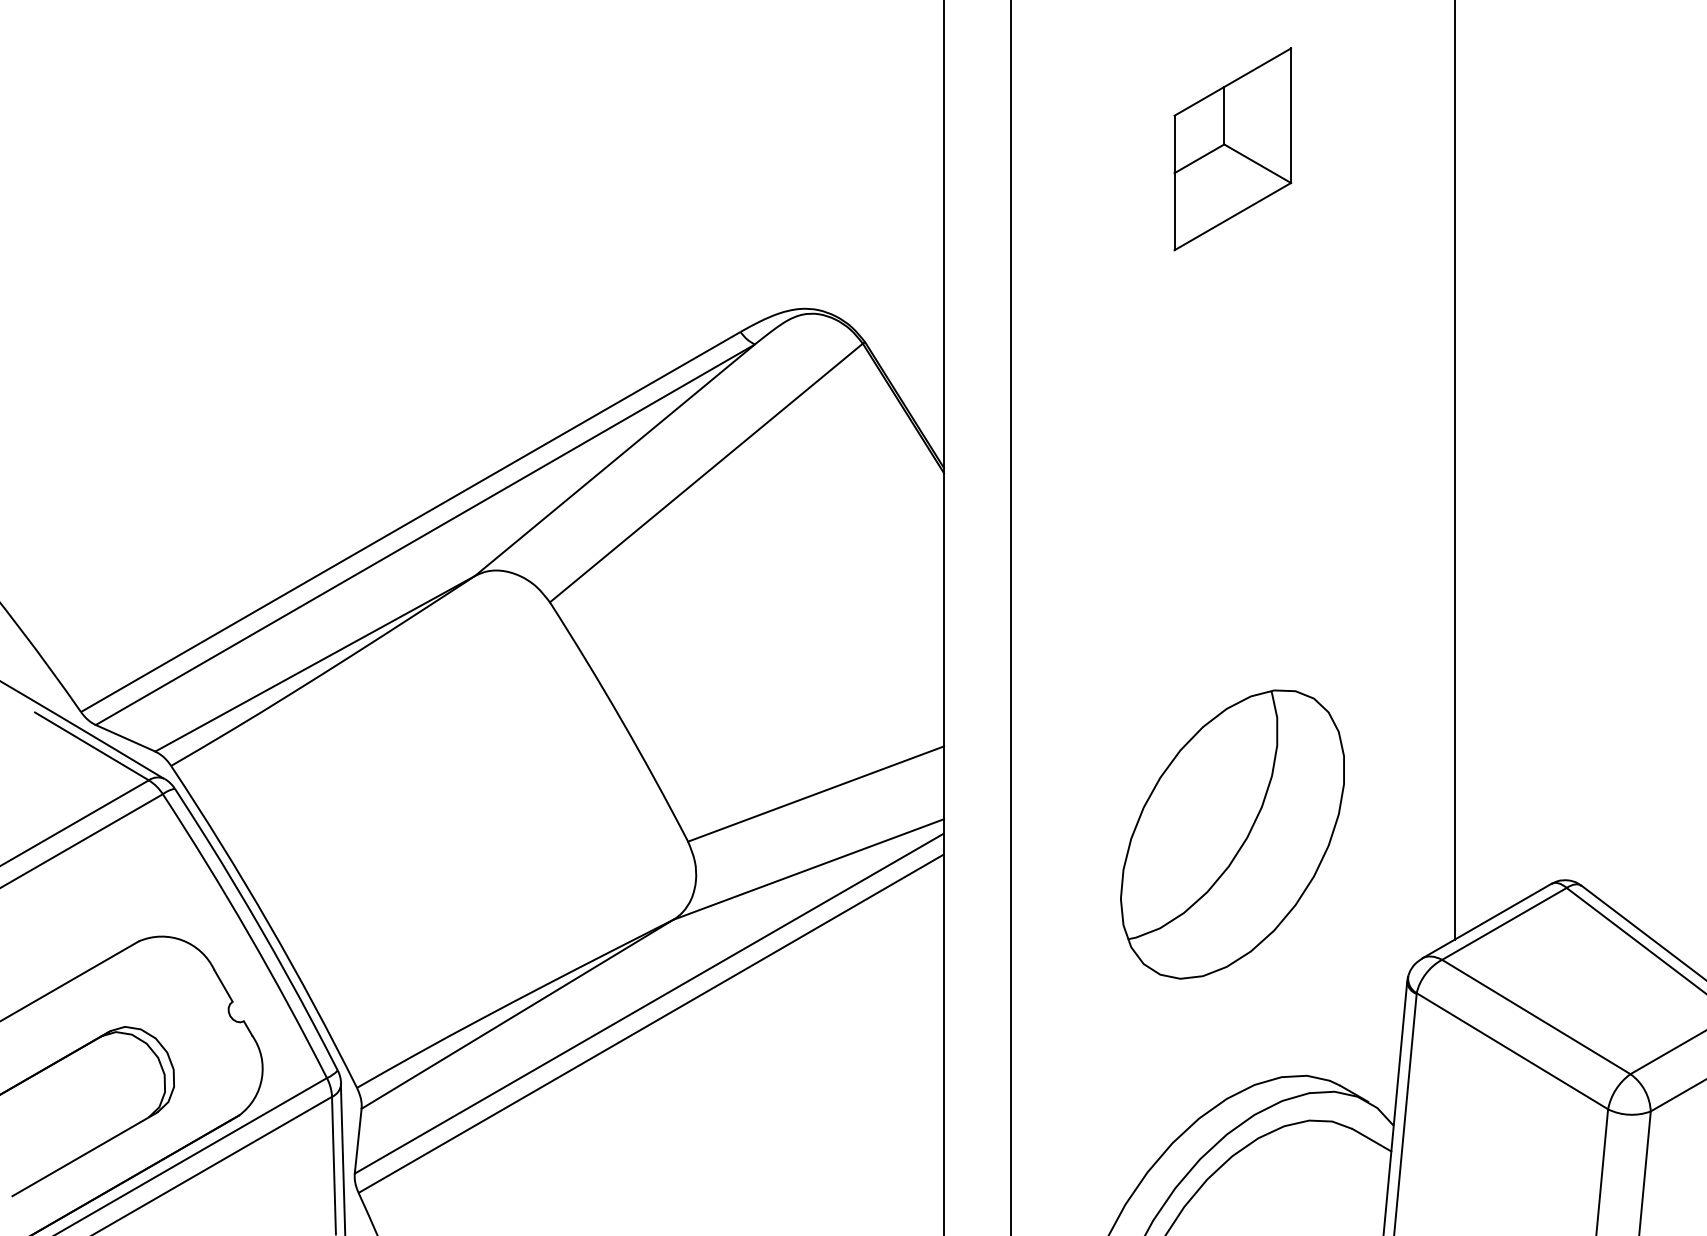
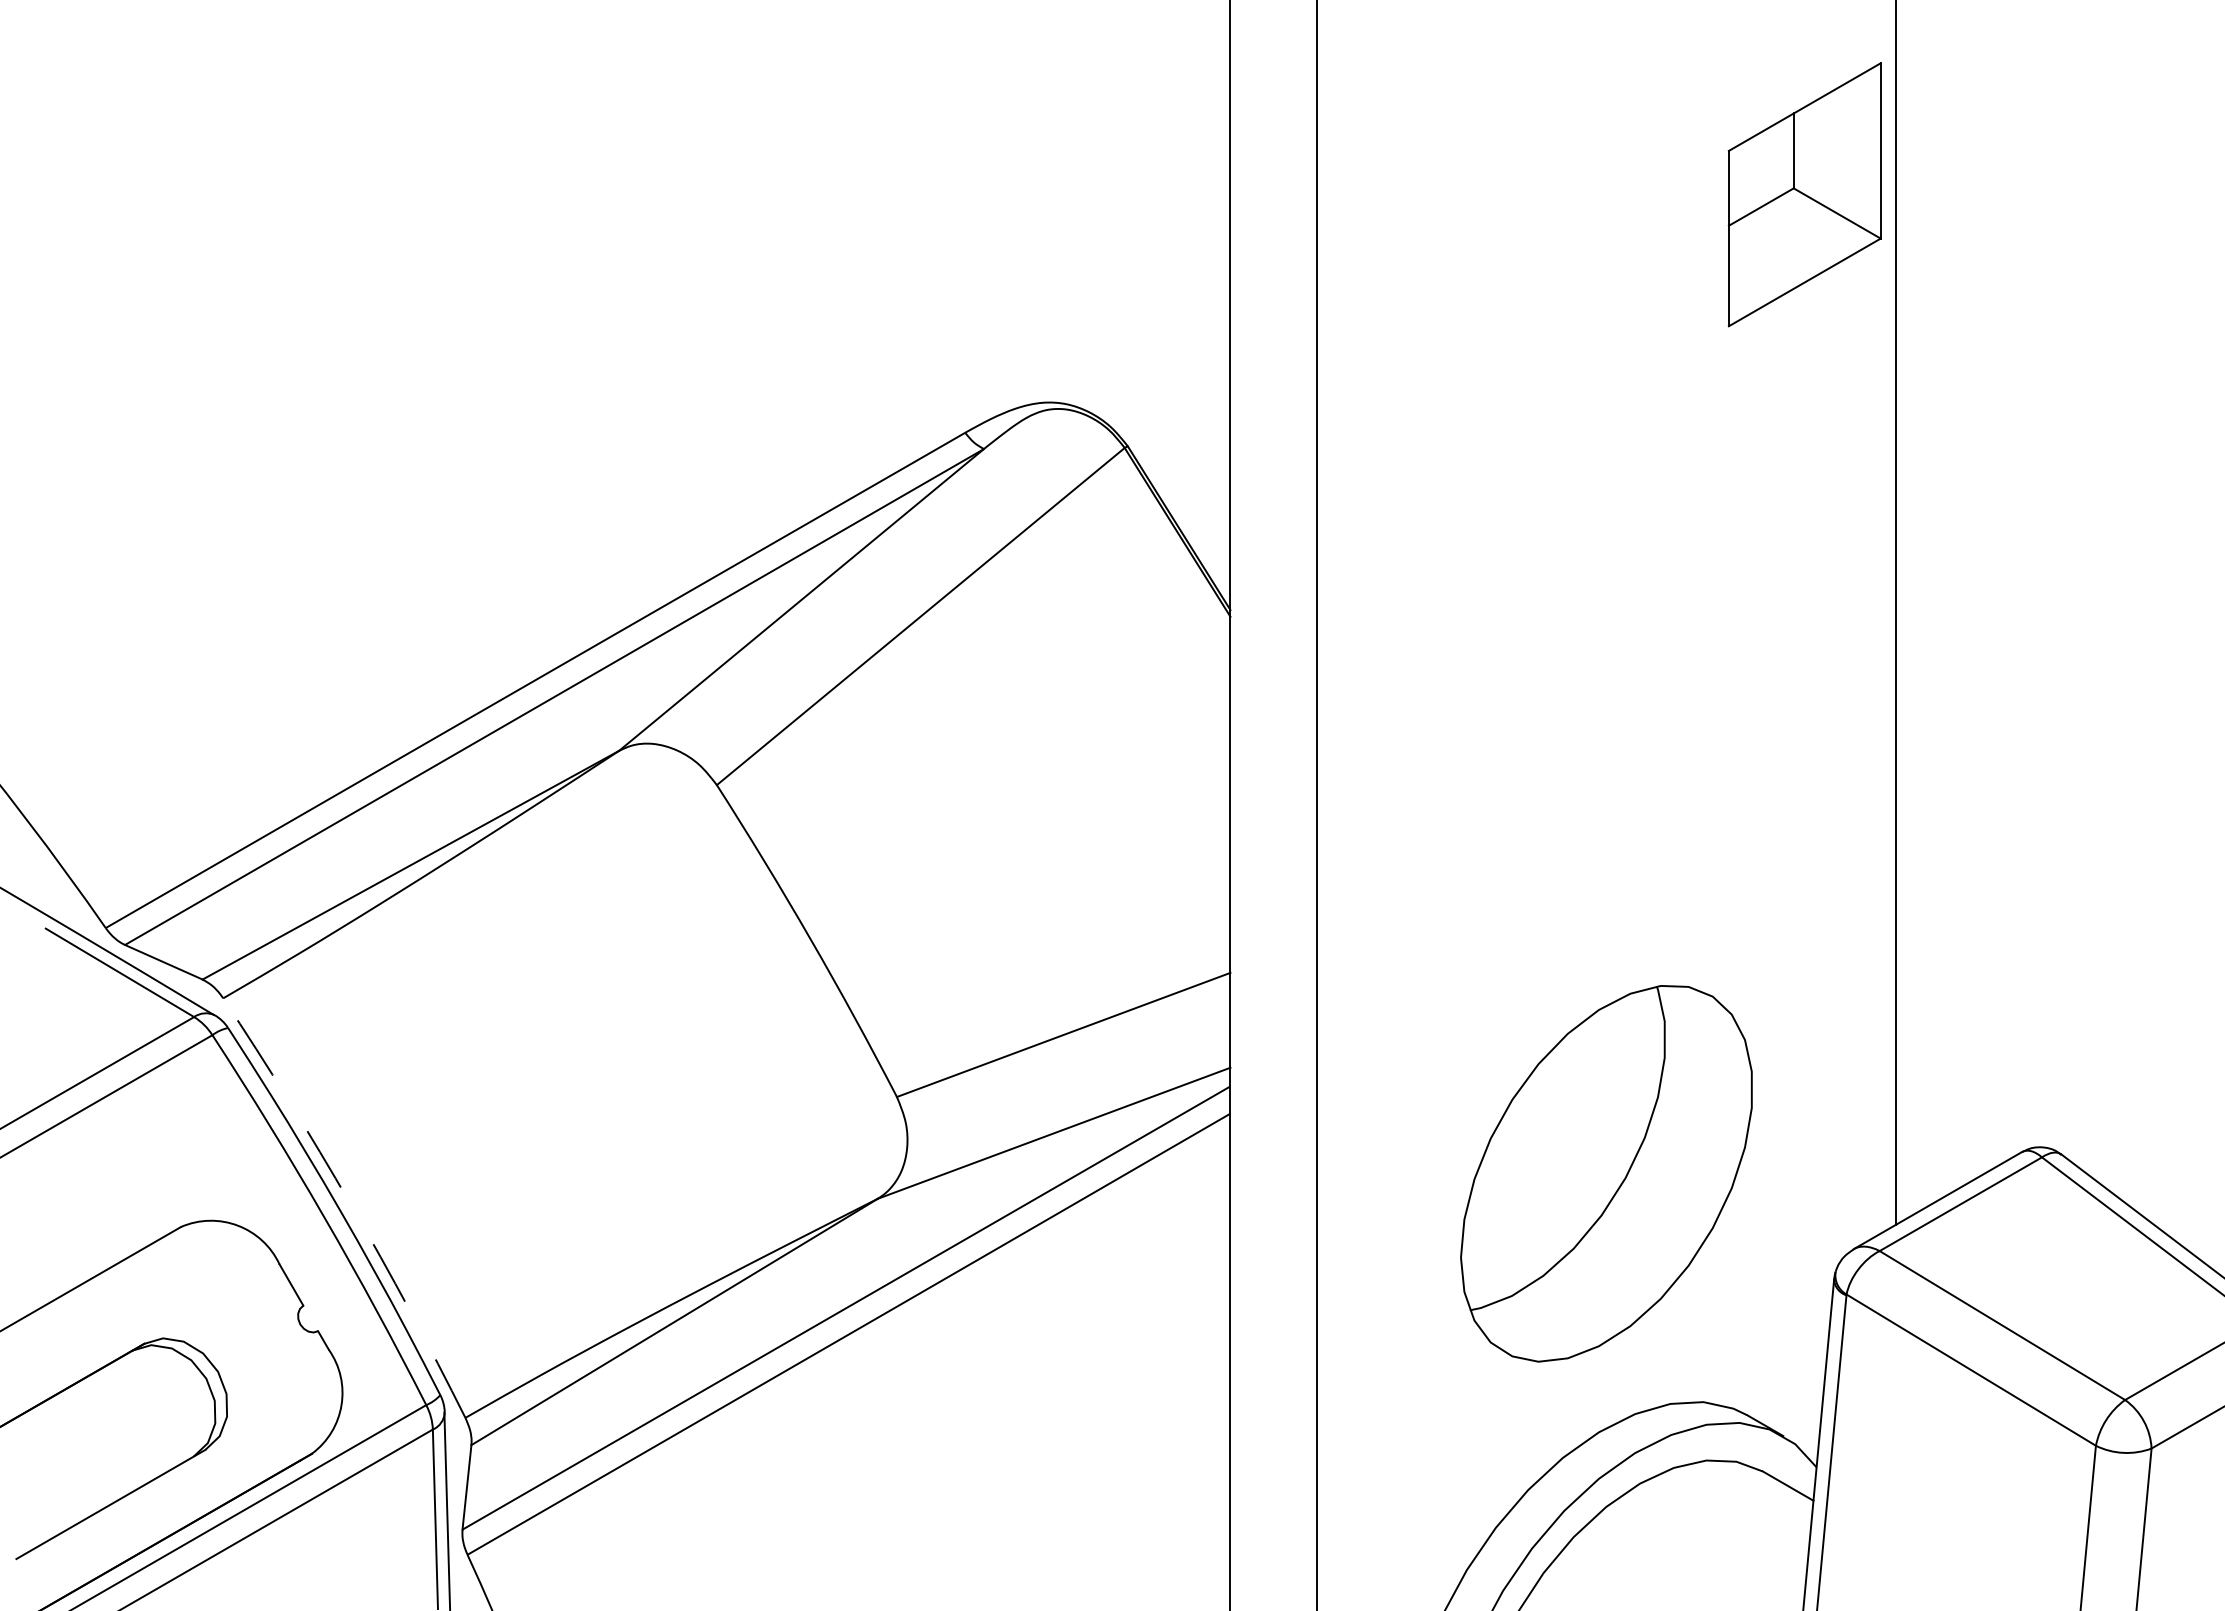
part: (1232, 149) -> (1804, 194), moved
part: (1232, 834) -> (1606, 1173), moved
arc: (268, 924) -> (350, 1204), solid -> dashed

